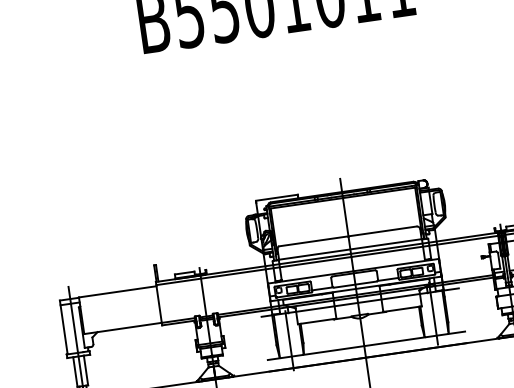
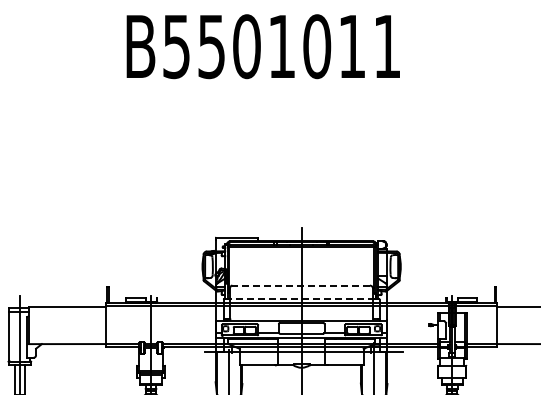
line: (348, 236) -> (301, 285), solid -> dashed
line: (350, 249) -> (301, 298), solid -> dashed

